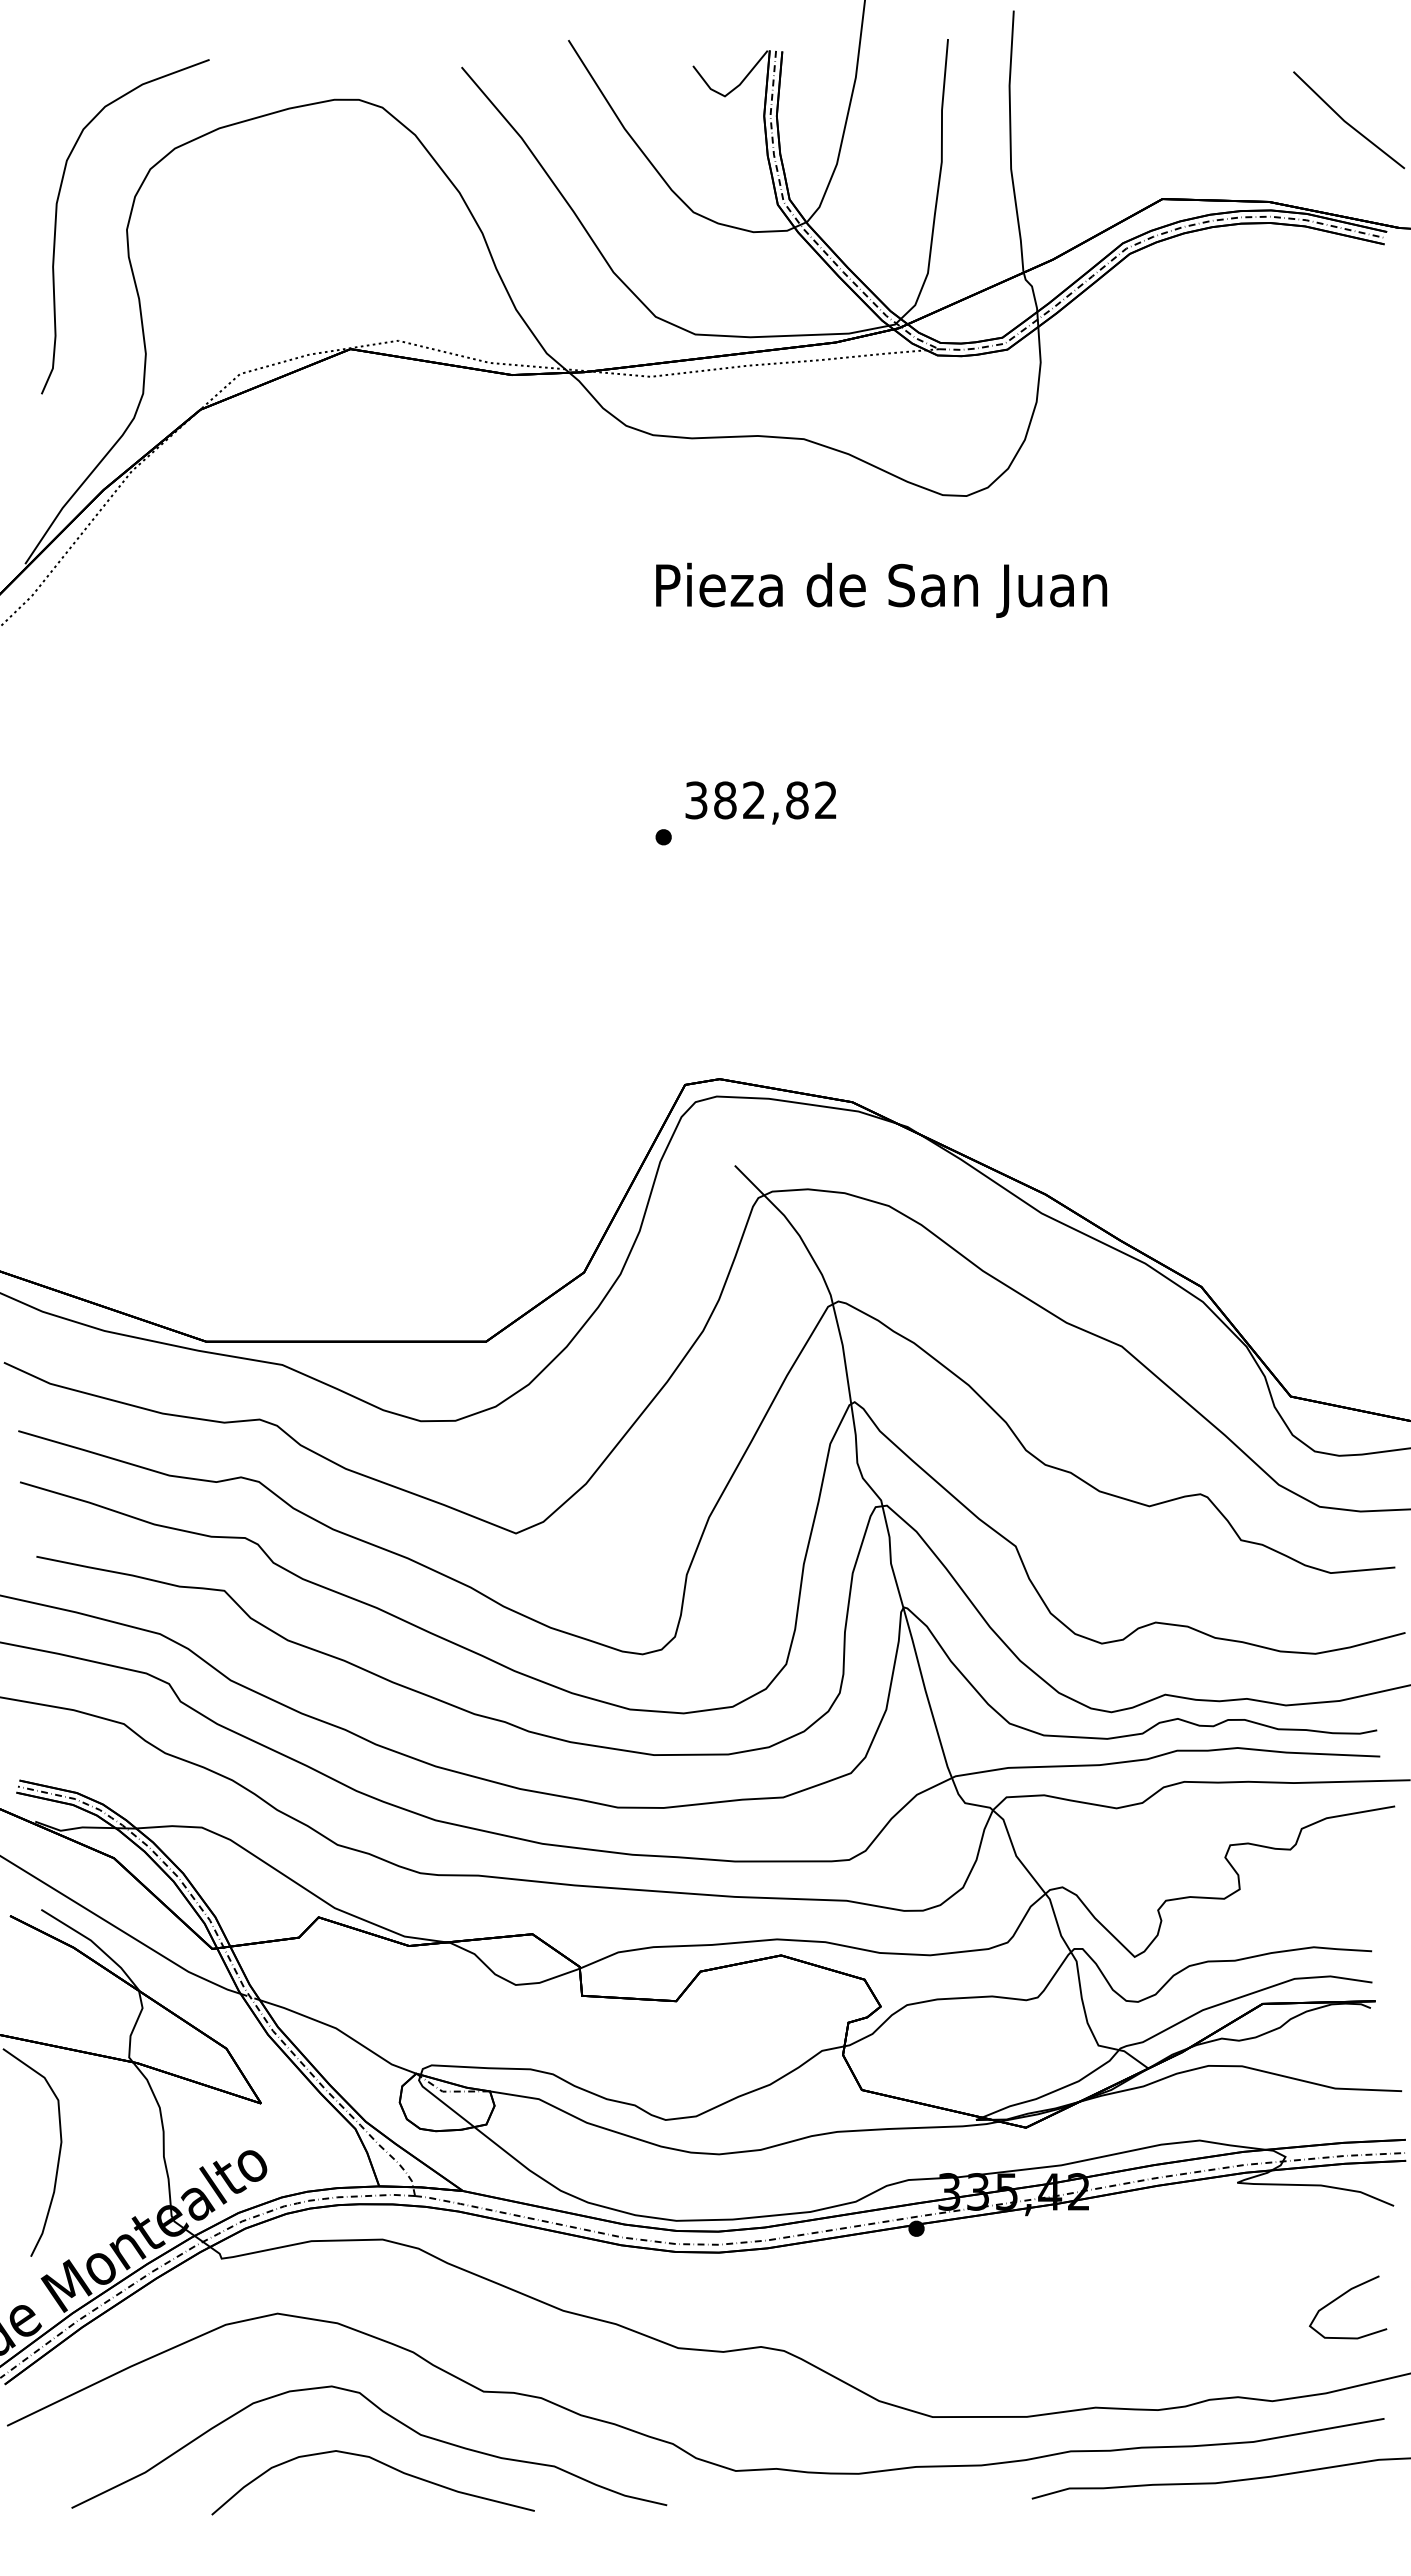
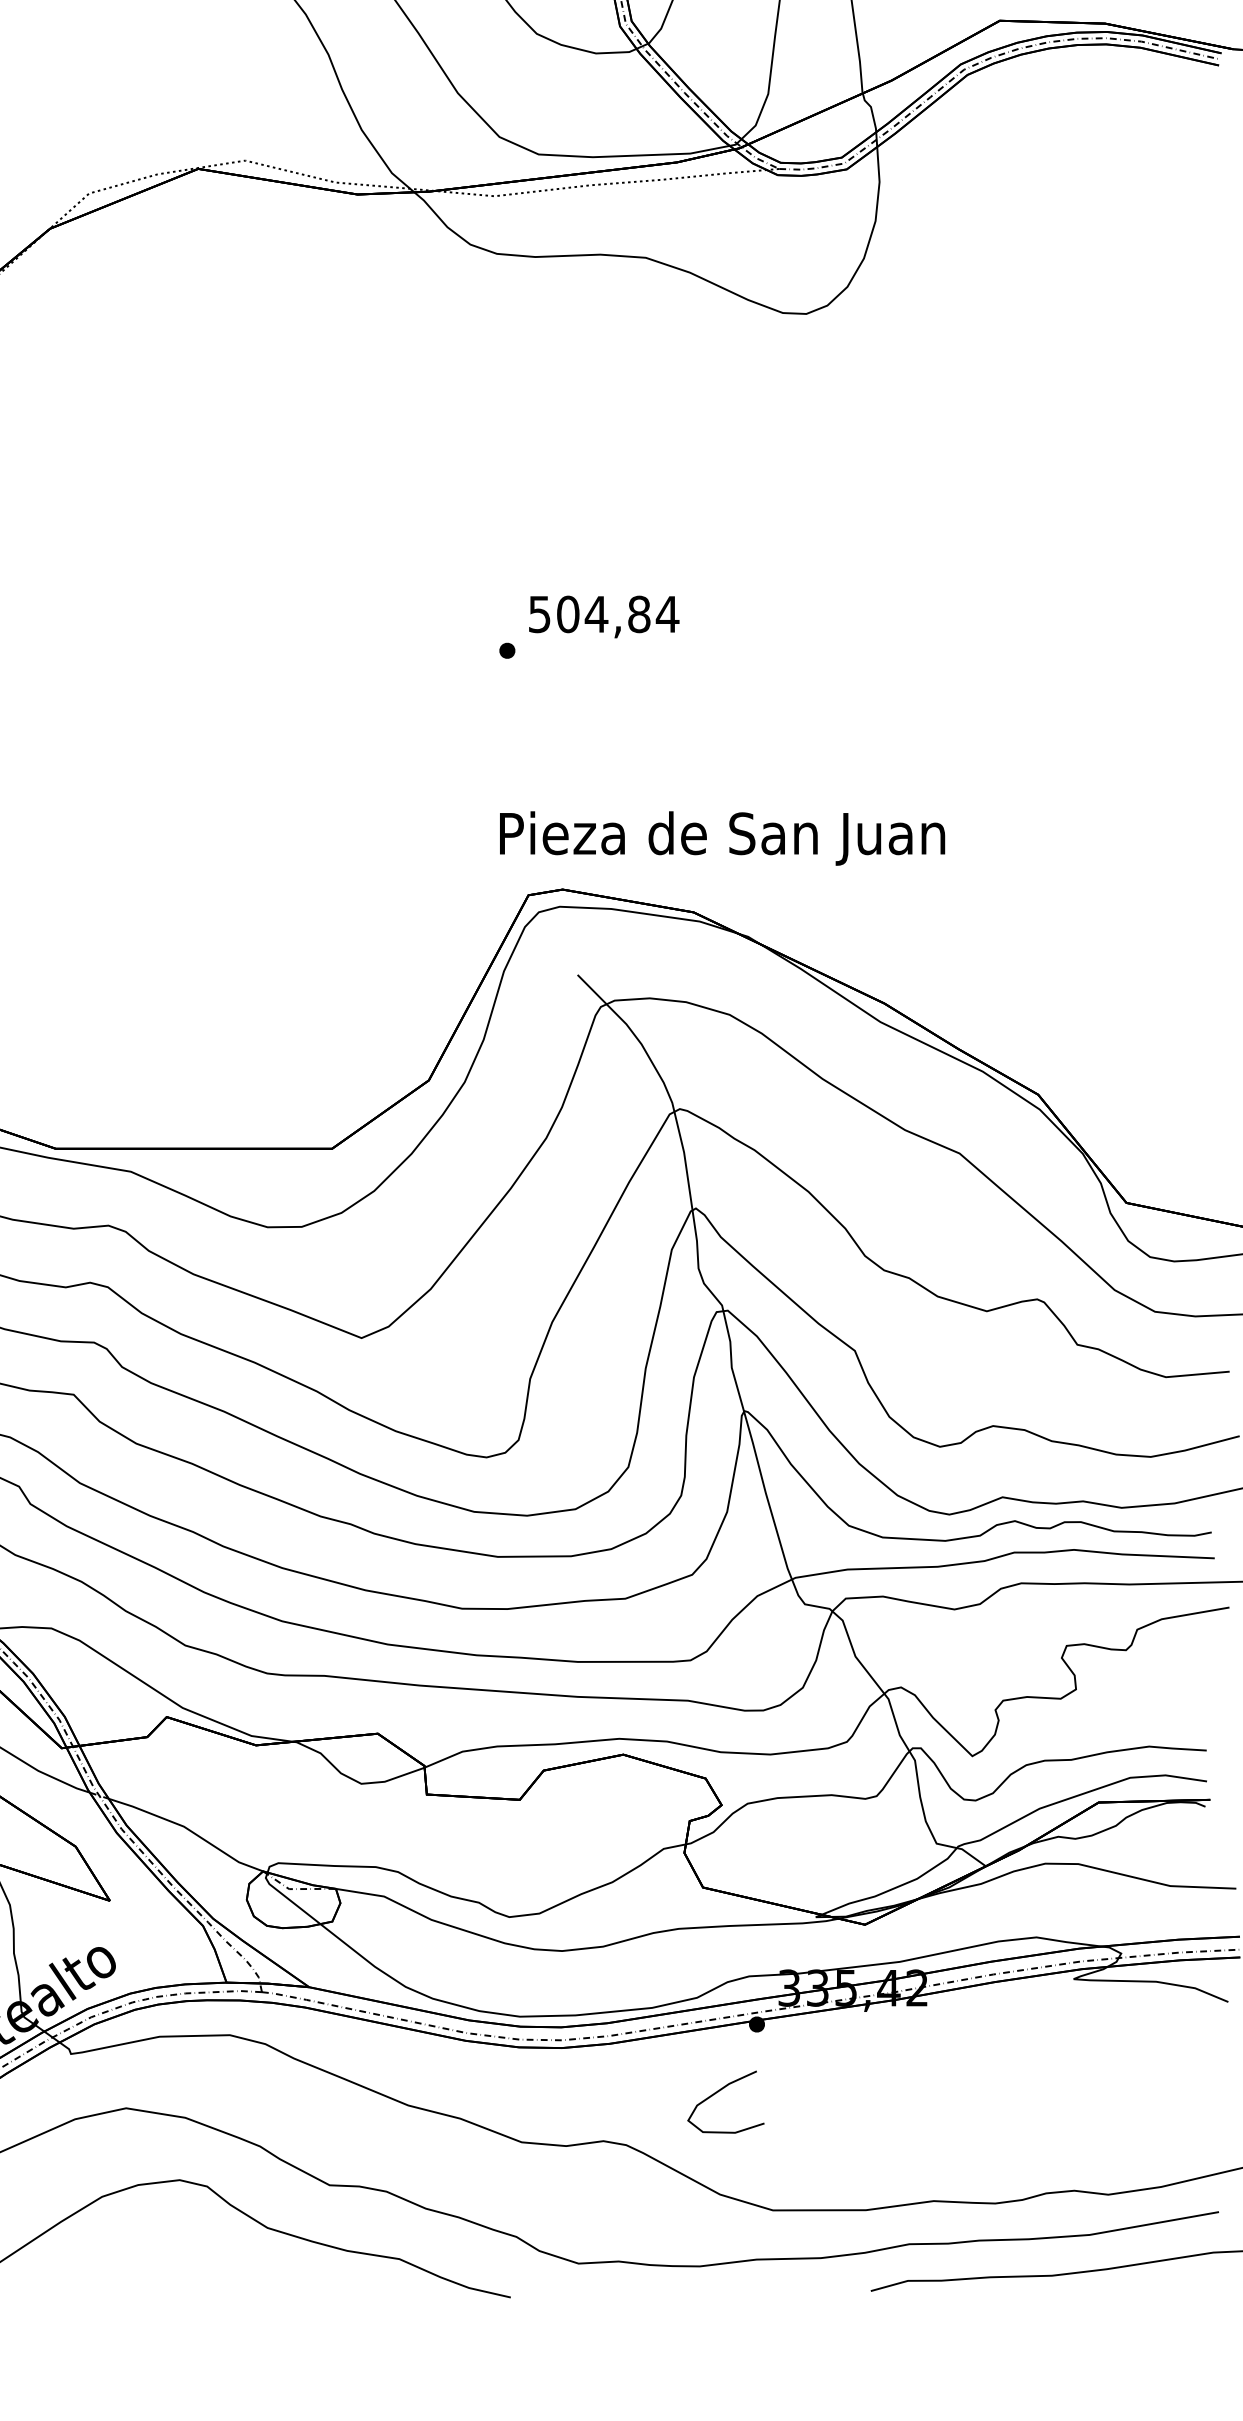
text: (881, 589) -> (722, 837), moved
text: (762, 800) -> (604, 614), 382,82 -> 504,84
curve: (1342, 2296) -> (720, 2091), moved
curve: (382, 2464) -> (229, 2257), removed

